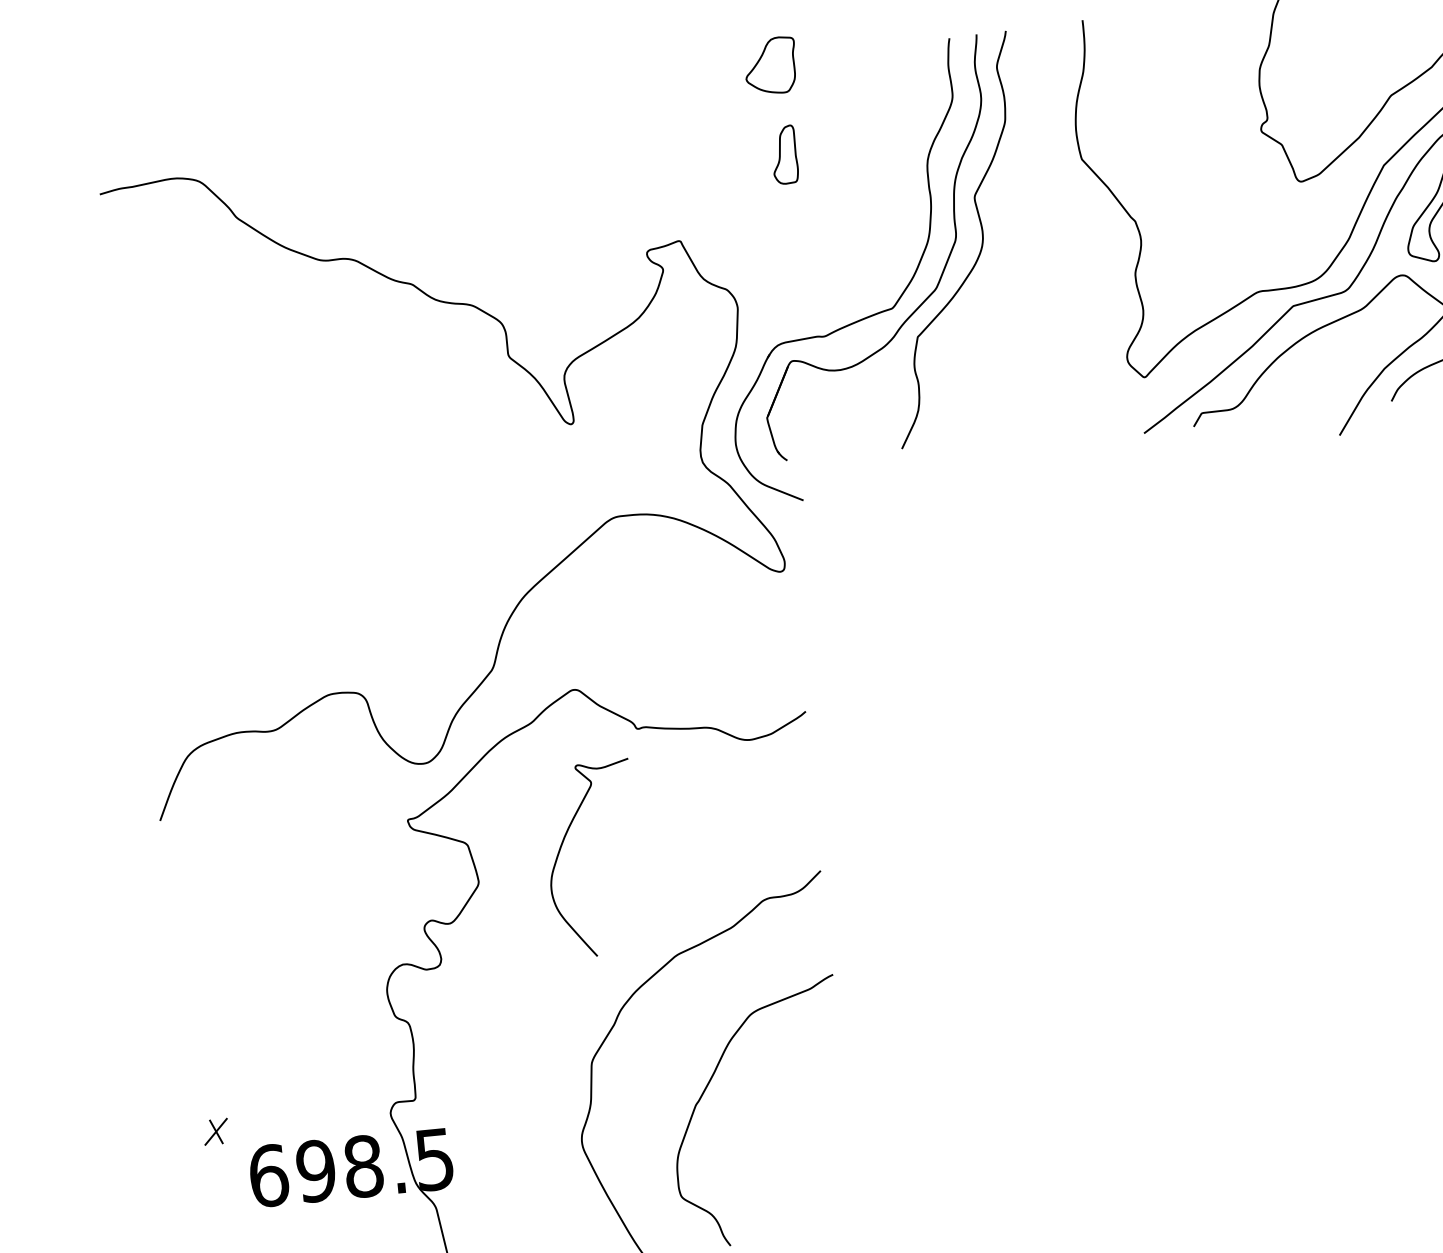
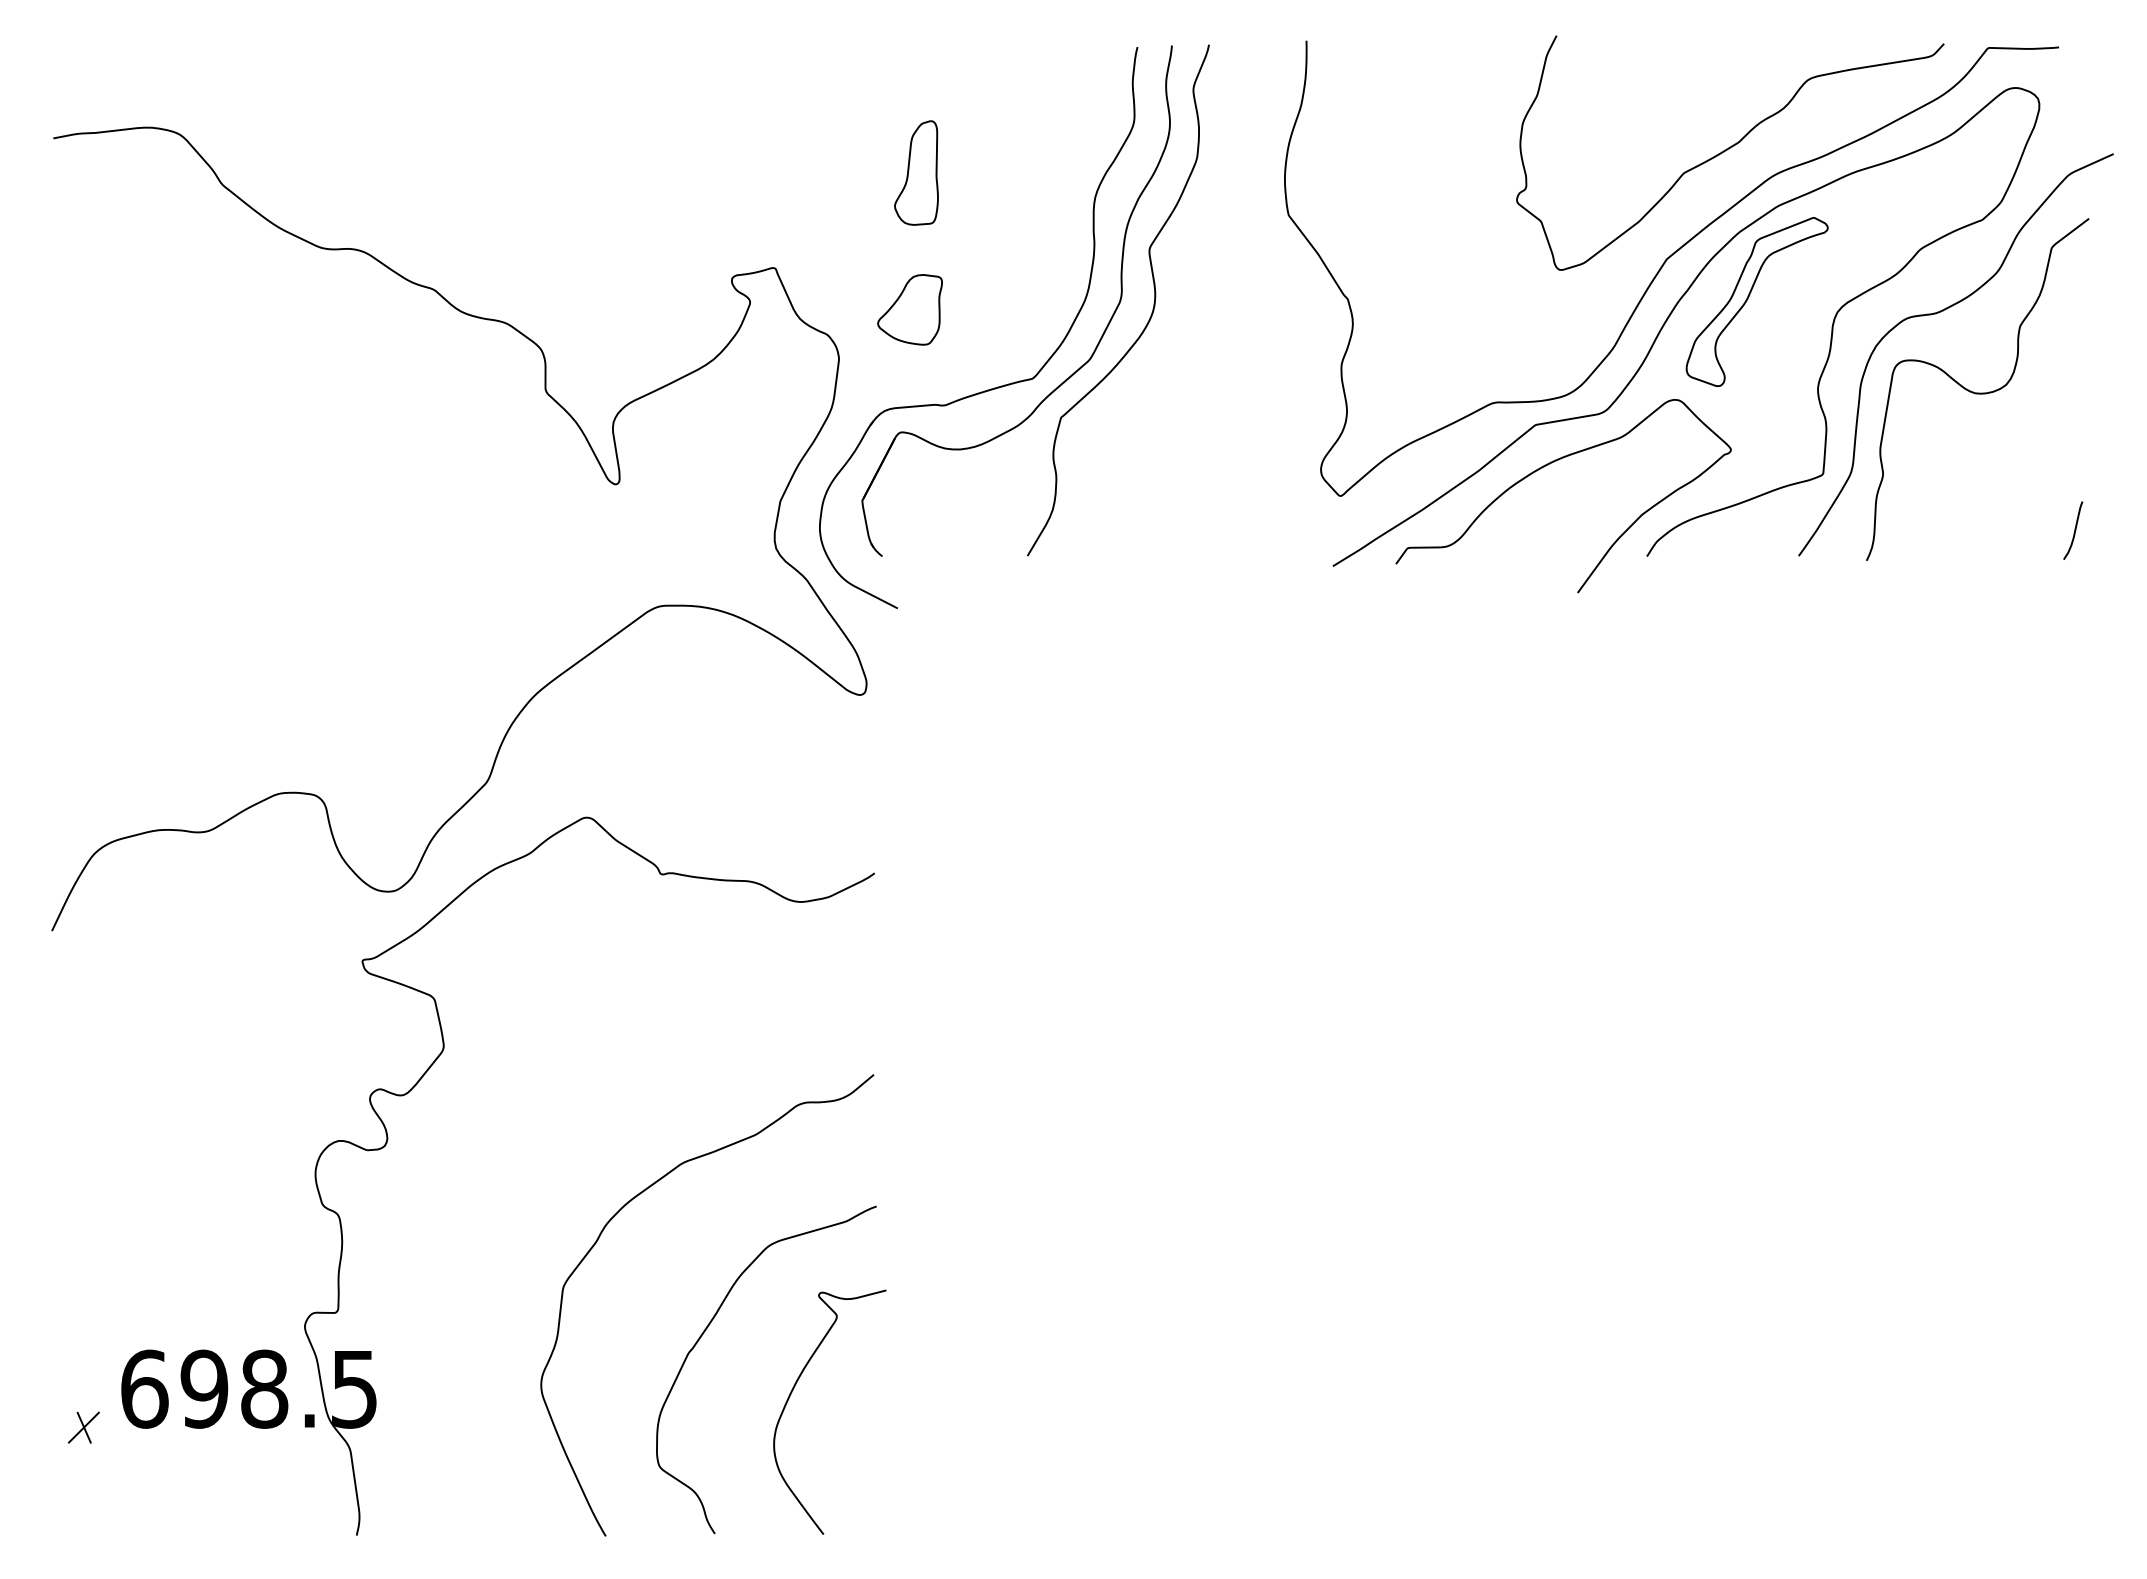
part: (770, 65) -> (909, 309), moved
part: (784, 154) -> (916, 172), size x1.43
curve: (561, 846) -> (792, 1392), moved
part: (215, 1131) -> (83, 1427), moved

